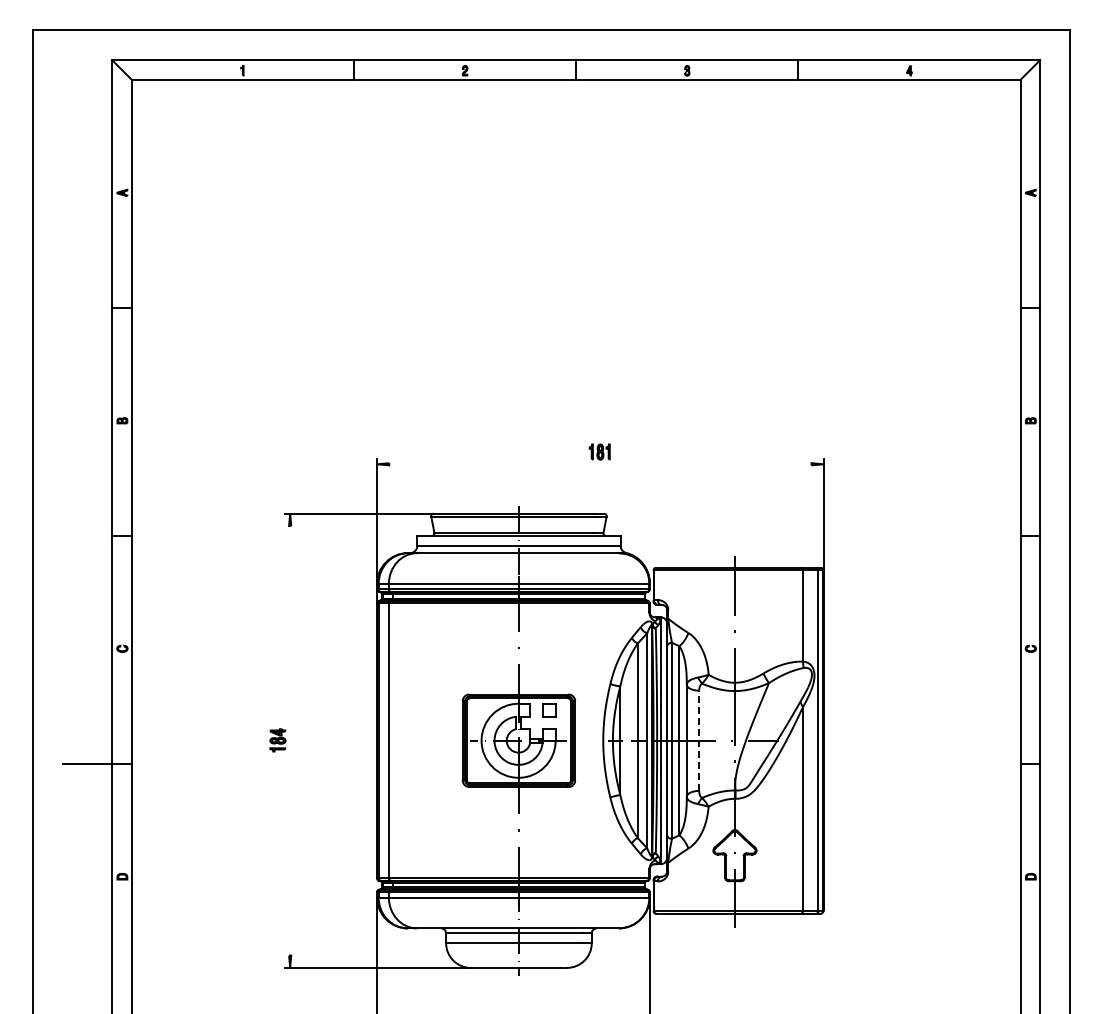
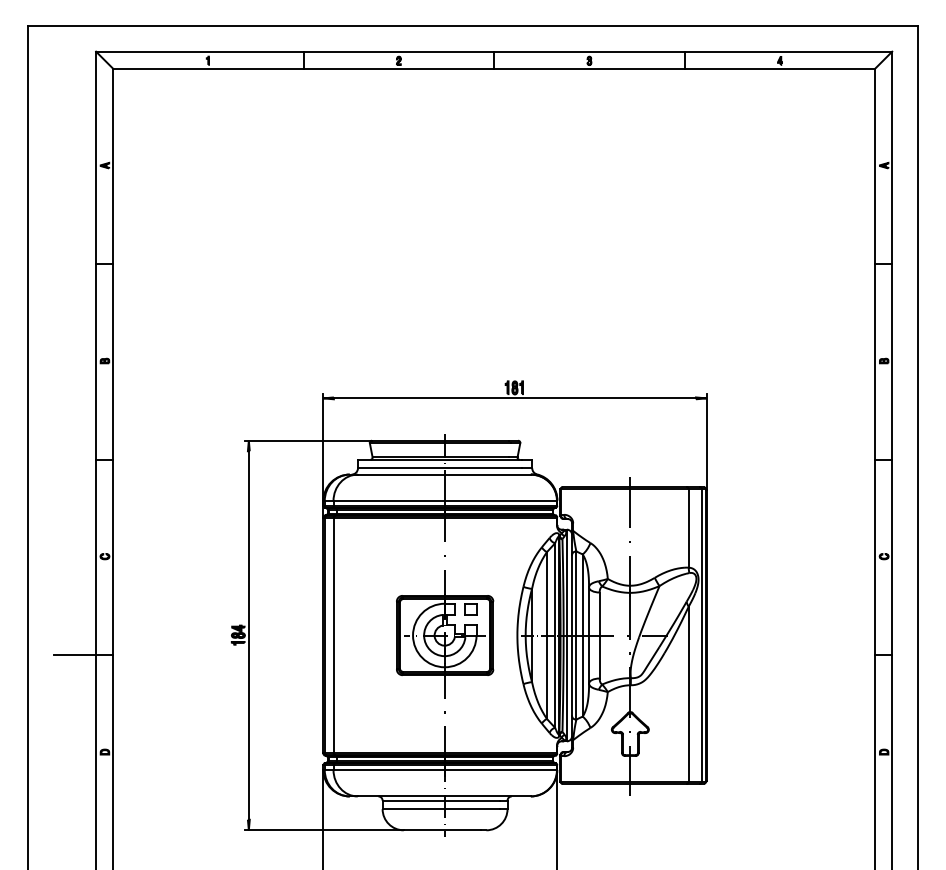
line: (600, 464) -> (515, 398), added
line: (290, 740) -> (249, 635), added
line: (699, 740) -> (599, 635), dashed -> solid

